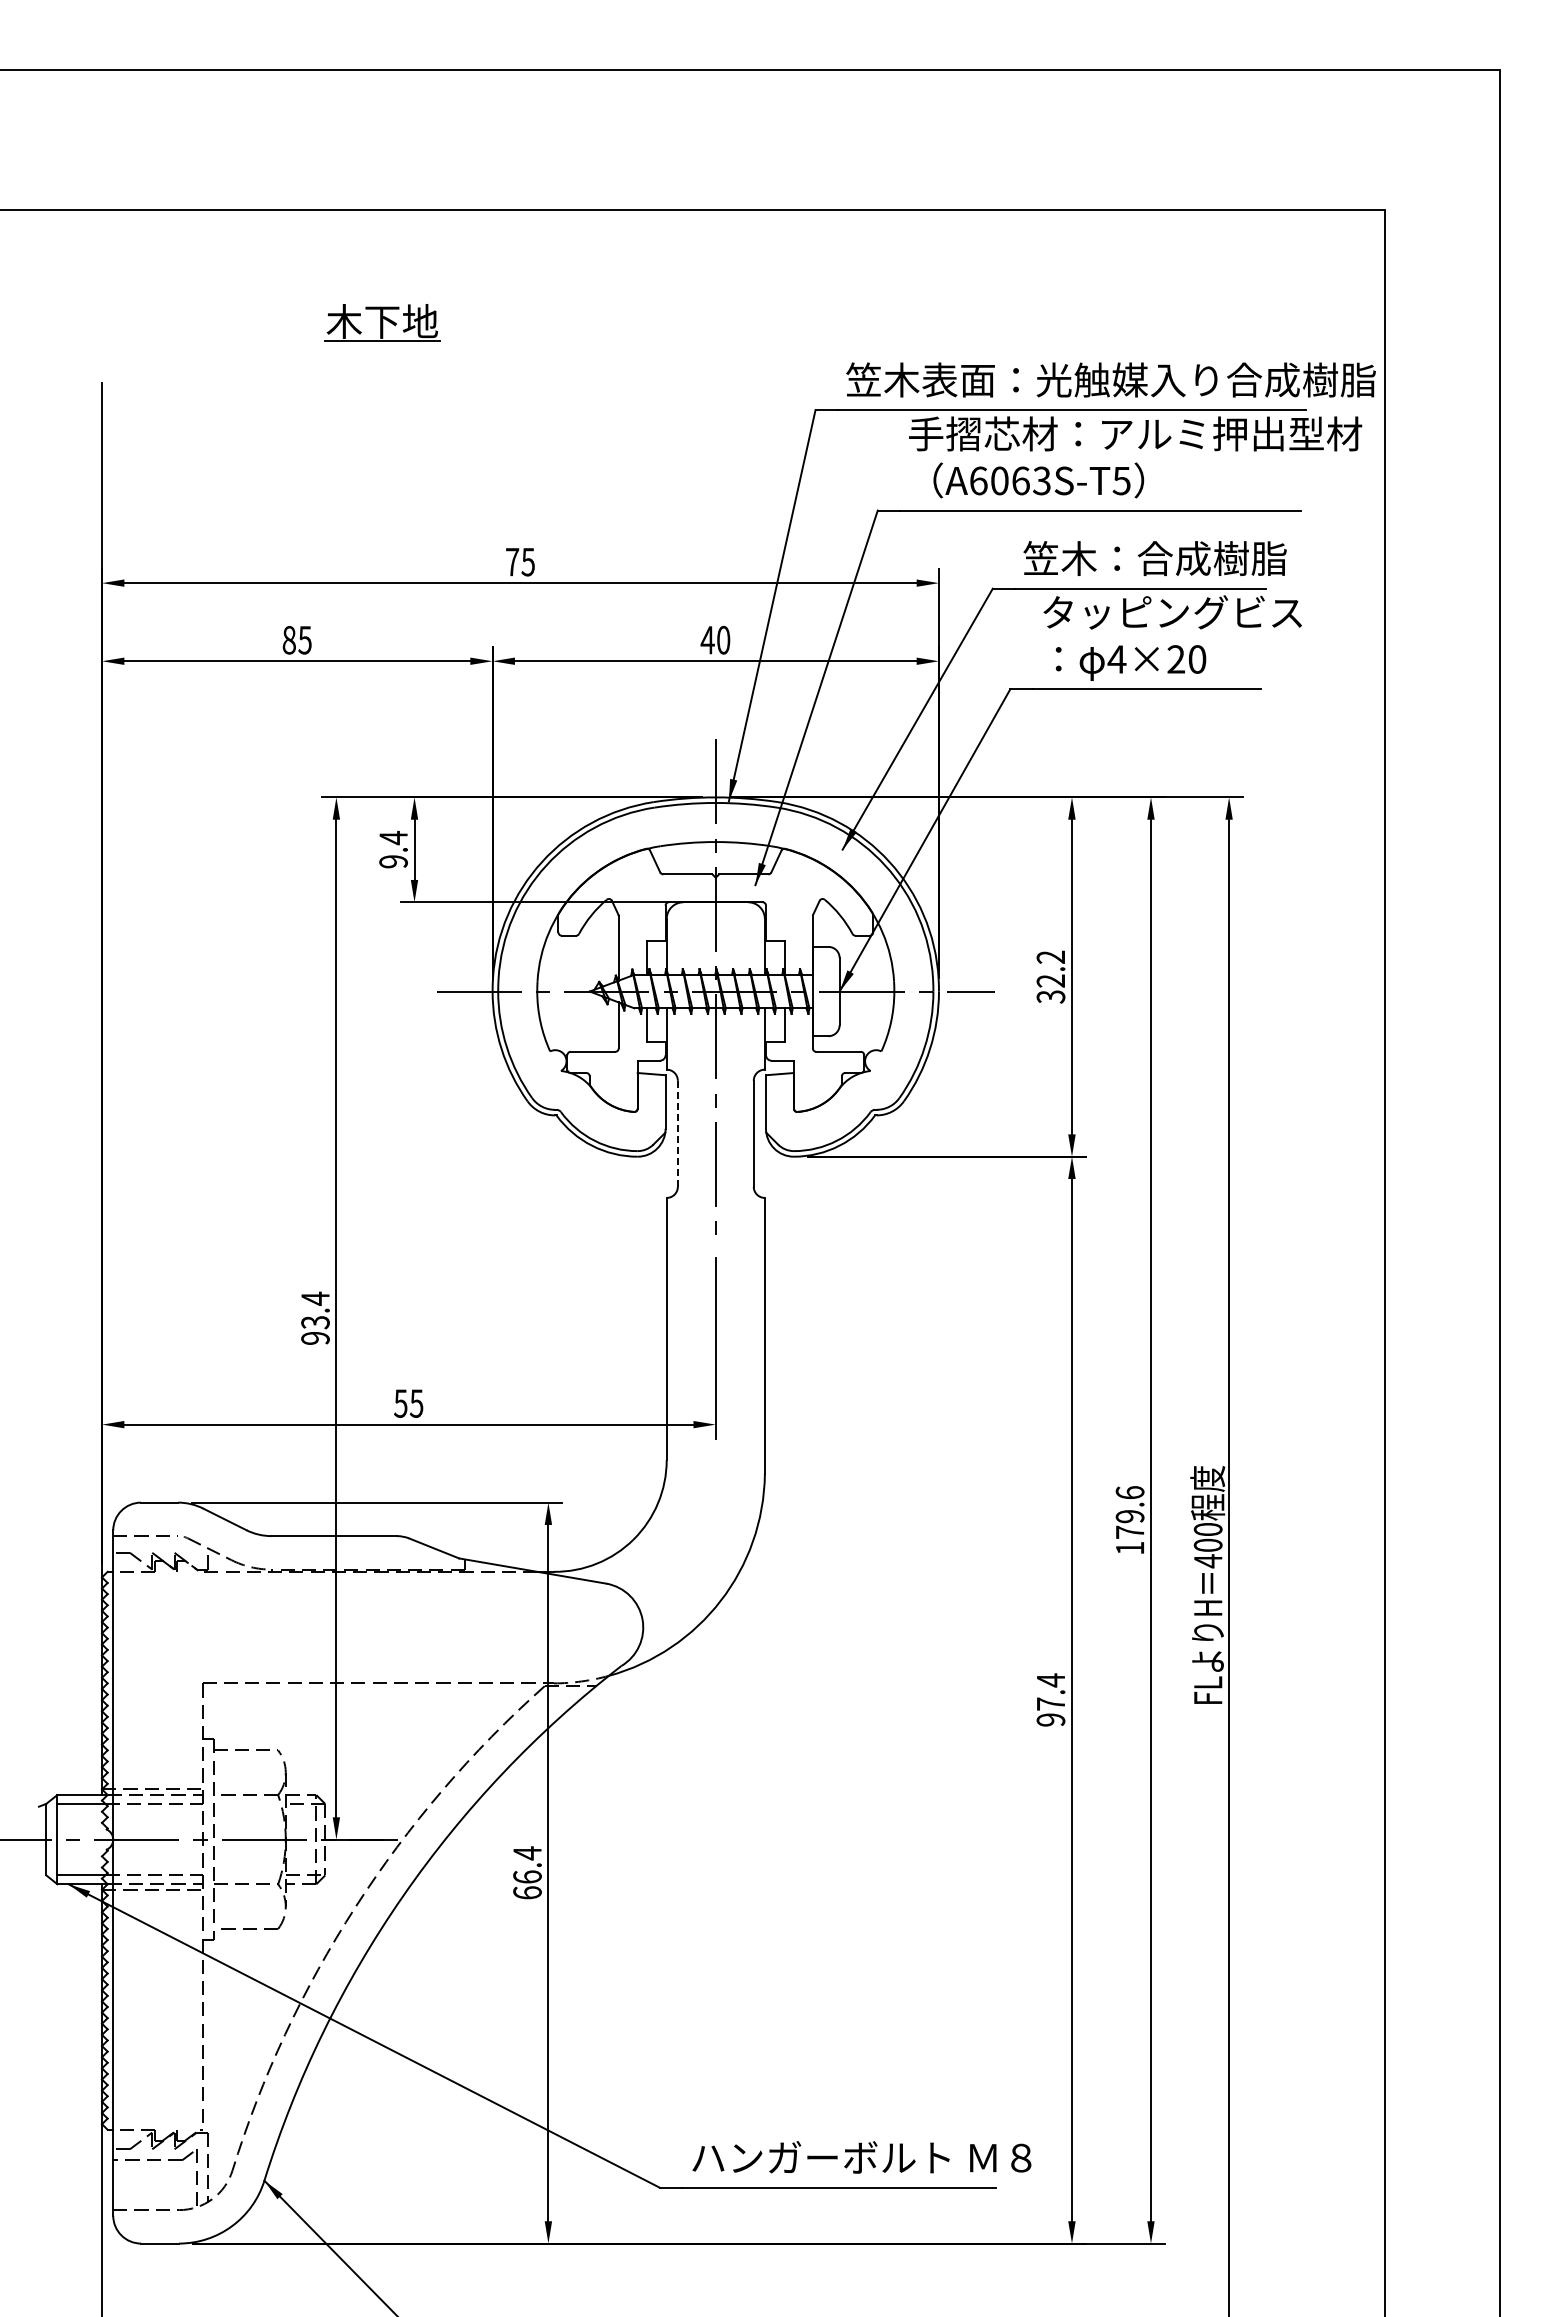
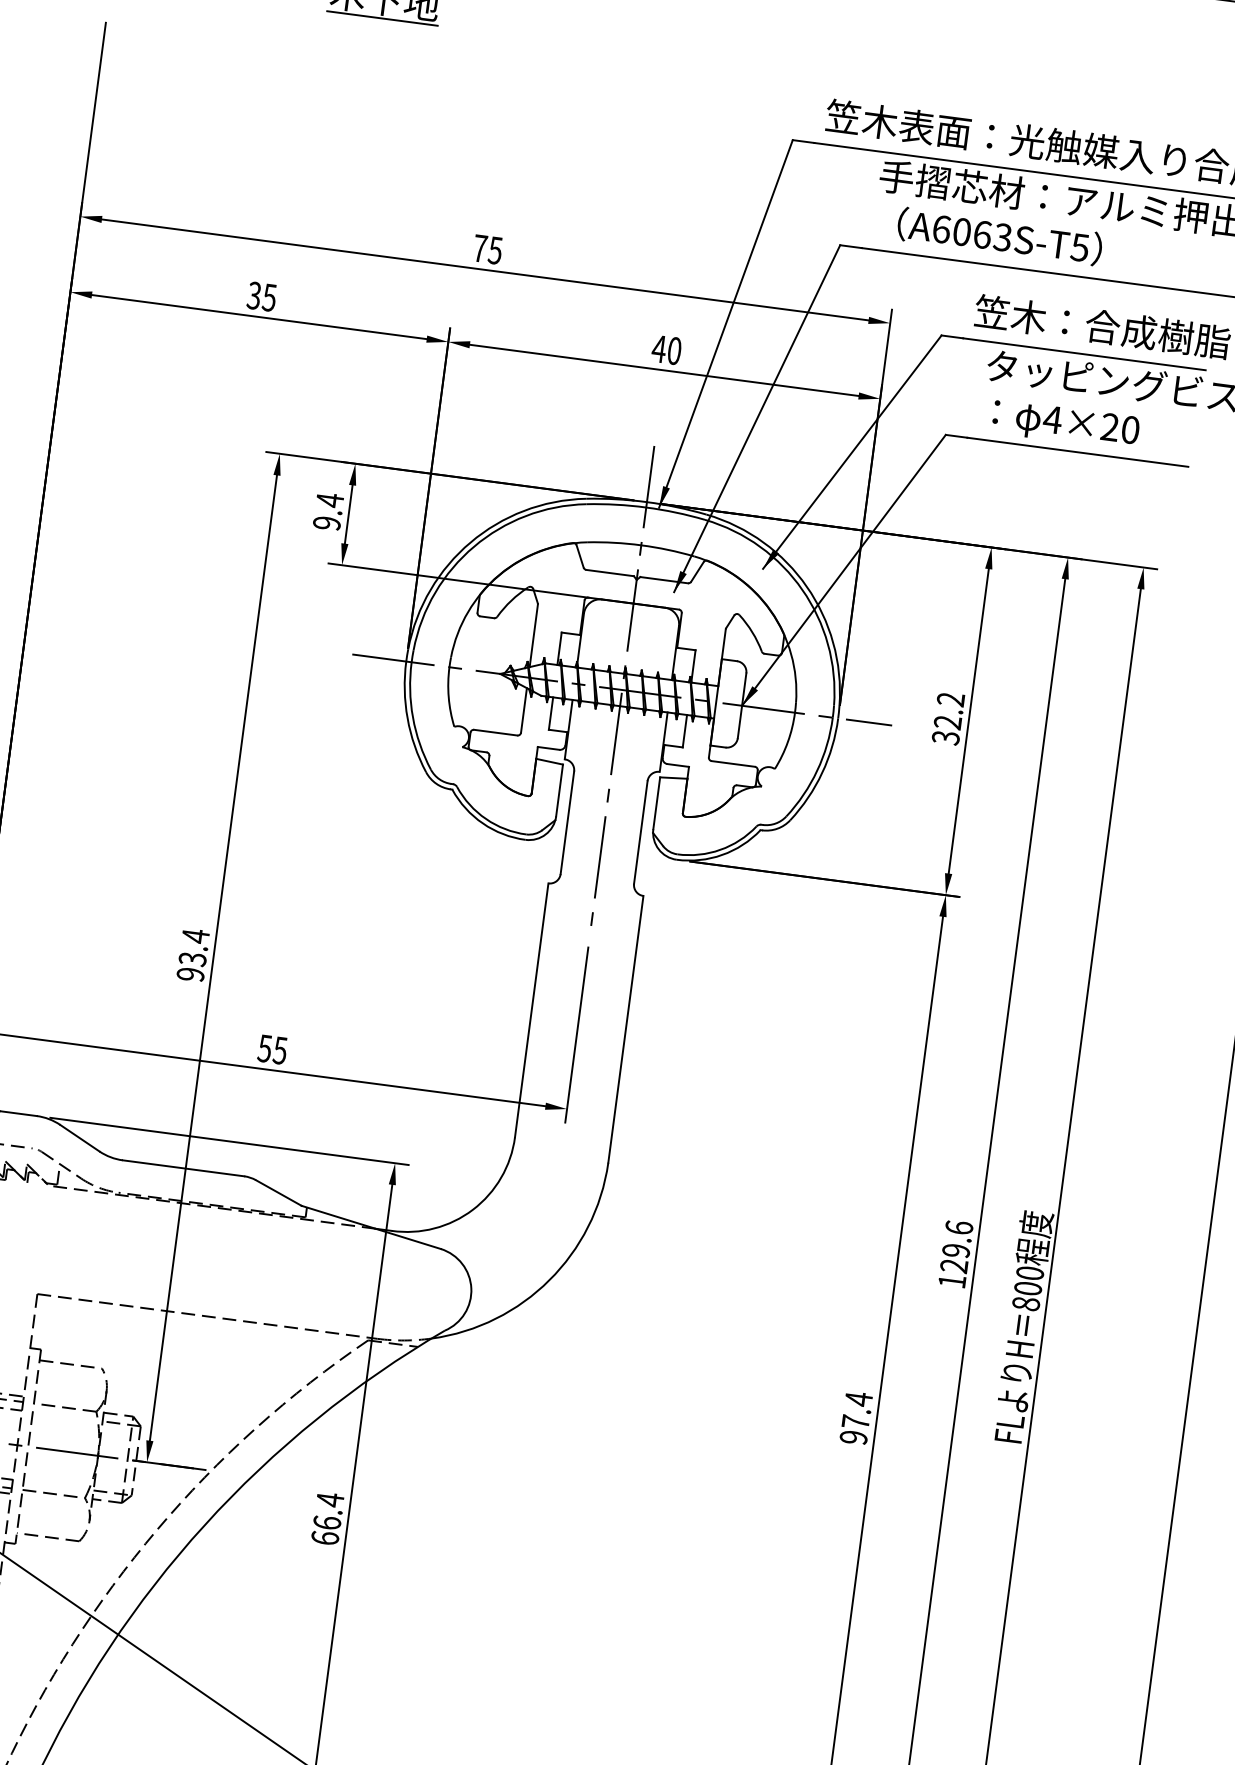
text: (288, 639) -> (253, 294), 85 -> 35
line: (677, 1133) -> (567, 822), dashed -> solid
text: (1129, 1531) -> (953, 1265), 179.6 -> 129.6
text: (1208, 1561) -> (1026, 1304), 400 -> 800

